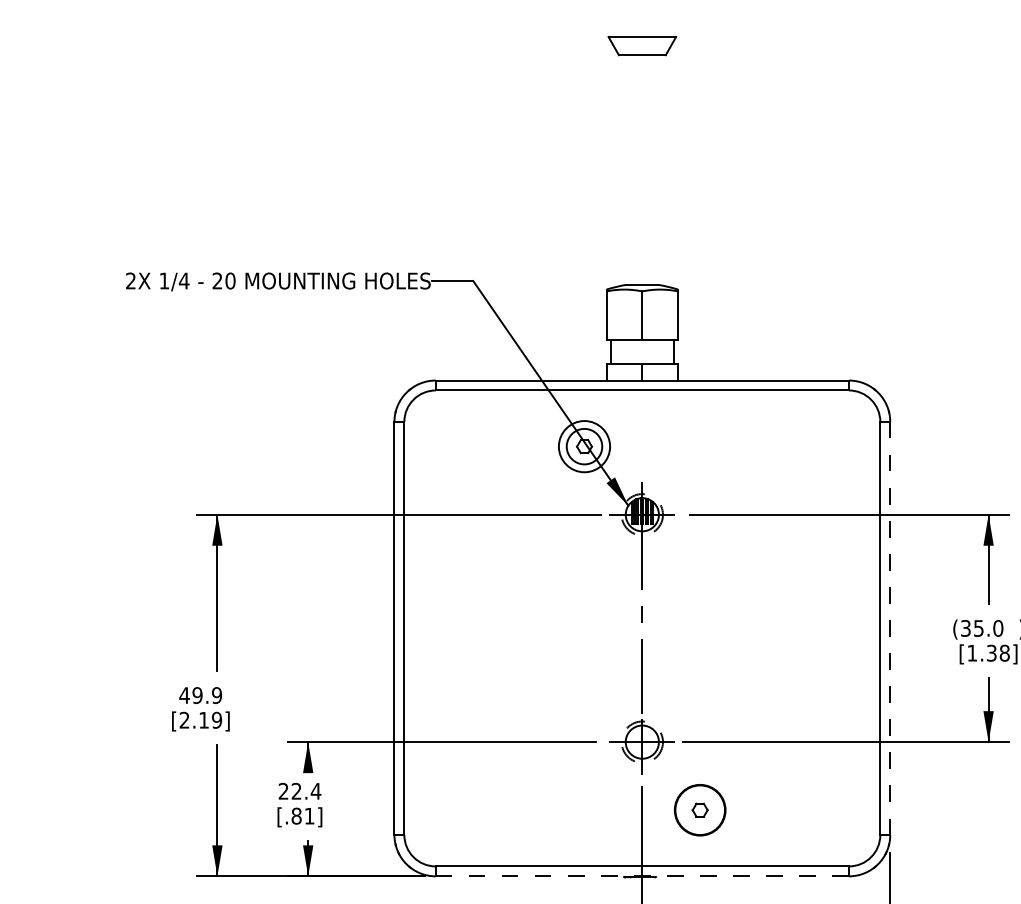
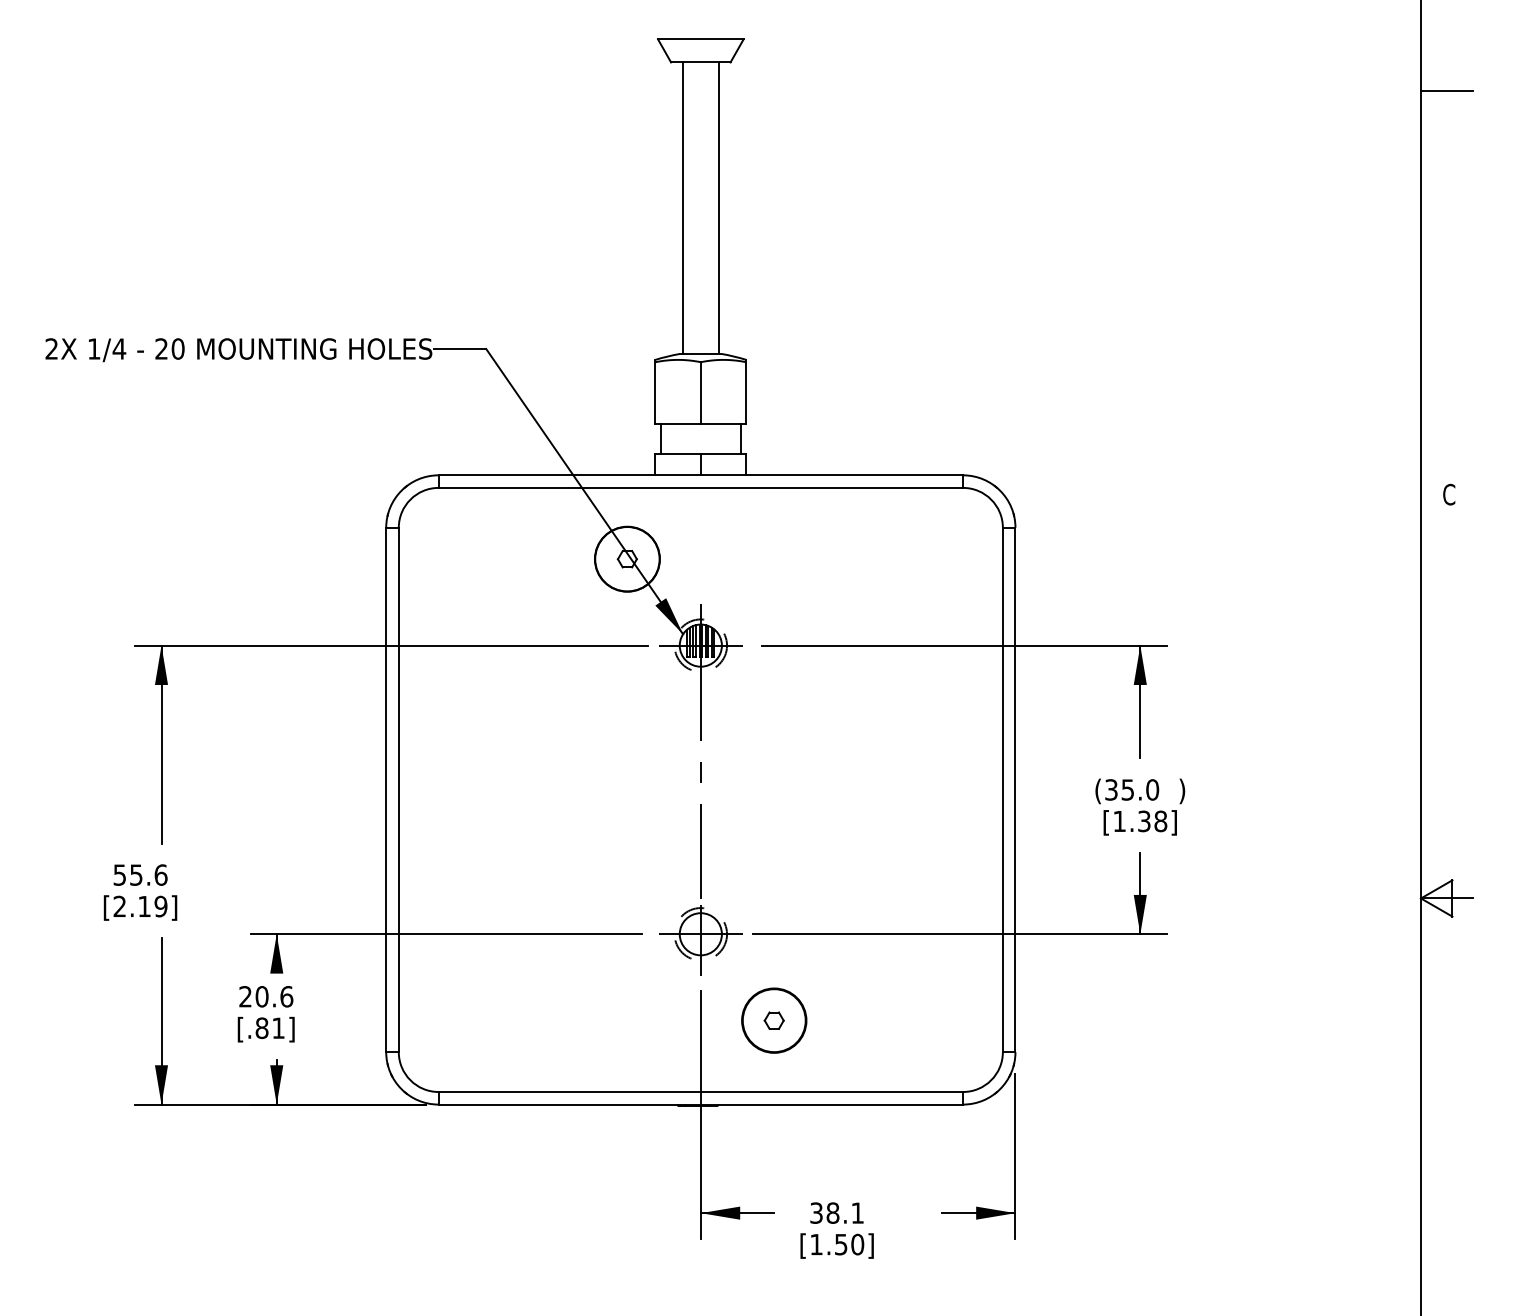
line: (628, 169) -> (683, 207), added
line: (656, 169) -> (718, 207), added
circle: (584, 446) -> (627, 559), size x1.43
line: (890, 628) -> (1015, 789), dashed -> solid
text: (200, 695) -> (140, 874), 49.9 -> 55.6
text: (306, 791) -> (274, 996), 22.4 -> 20.6
line: (642, 876) -> (701, 1104), dashed -> solid

